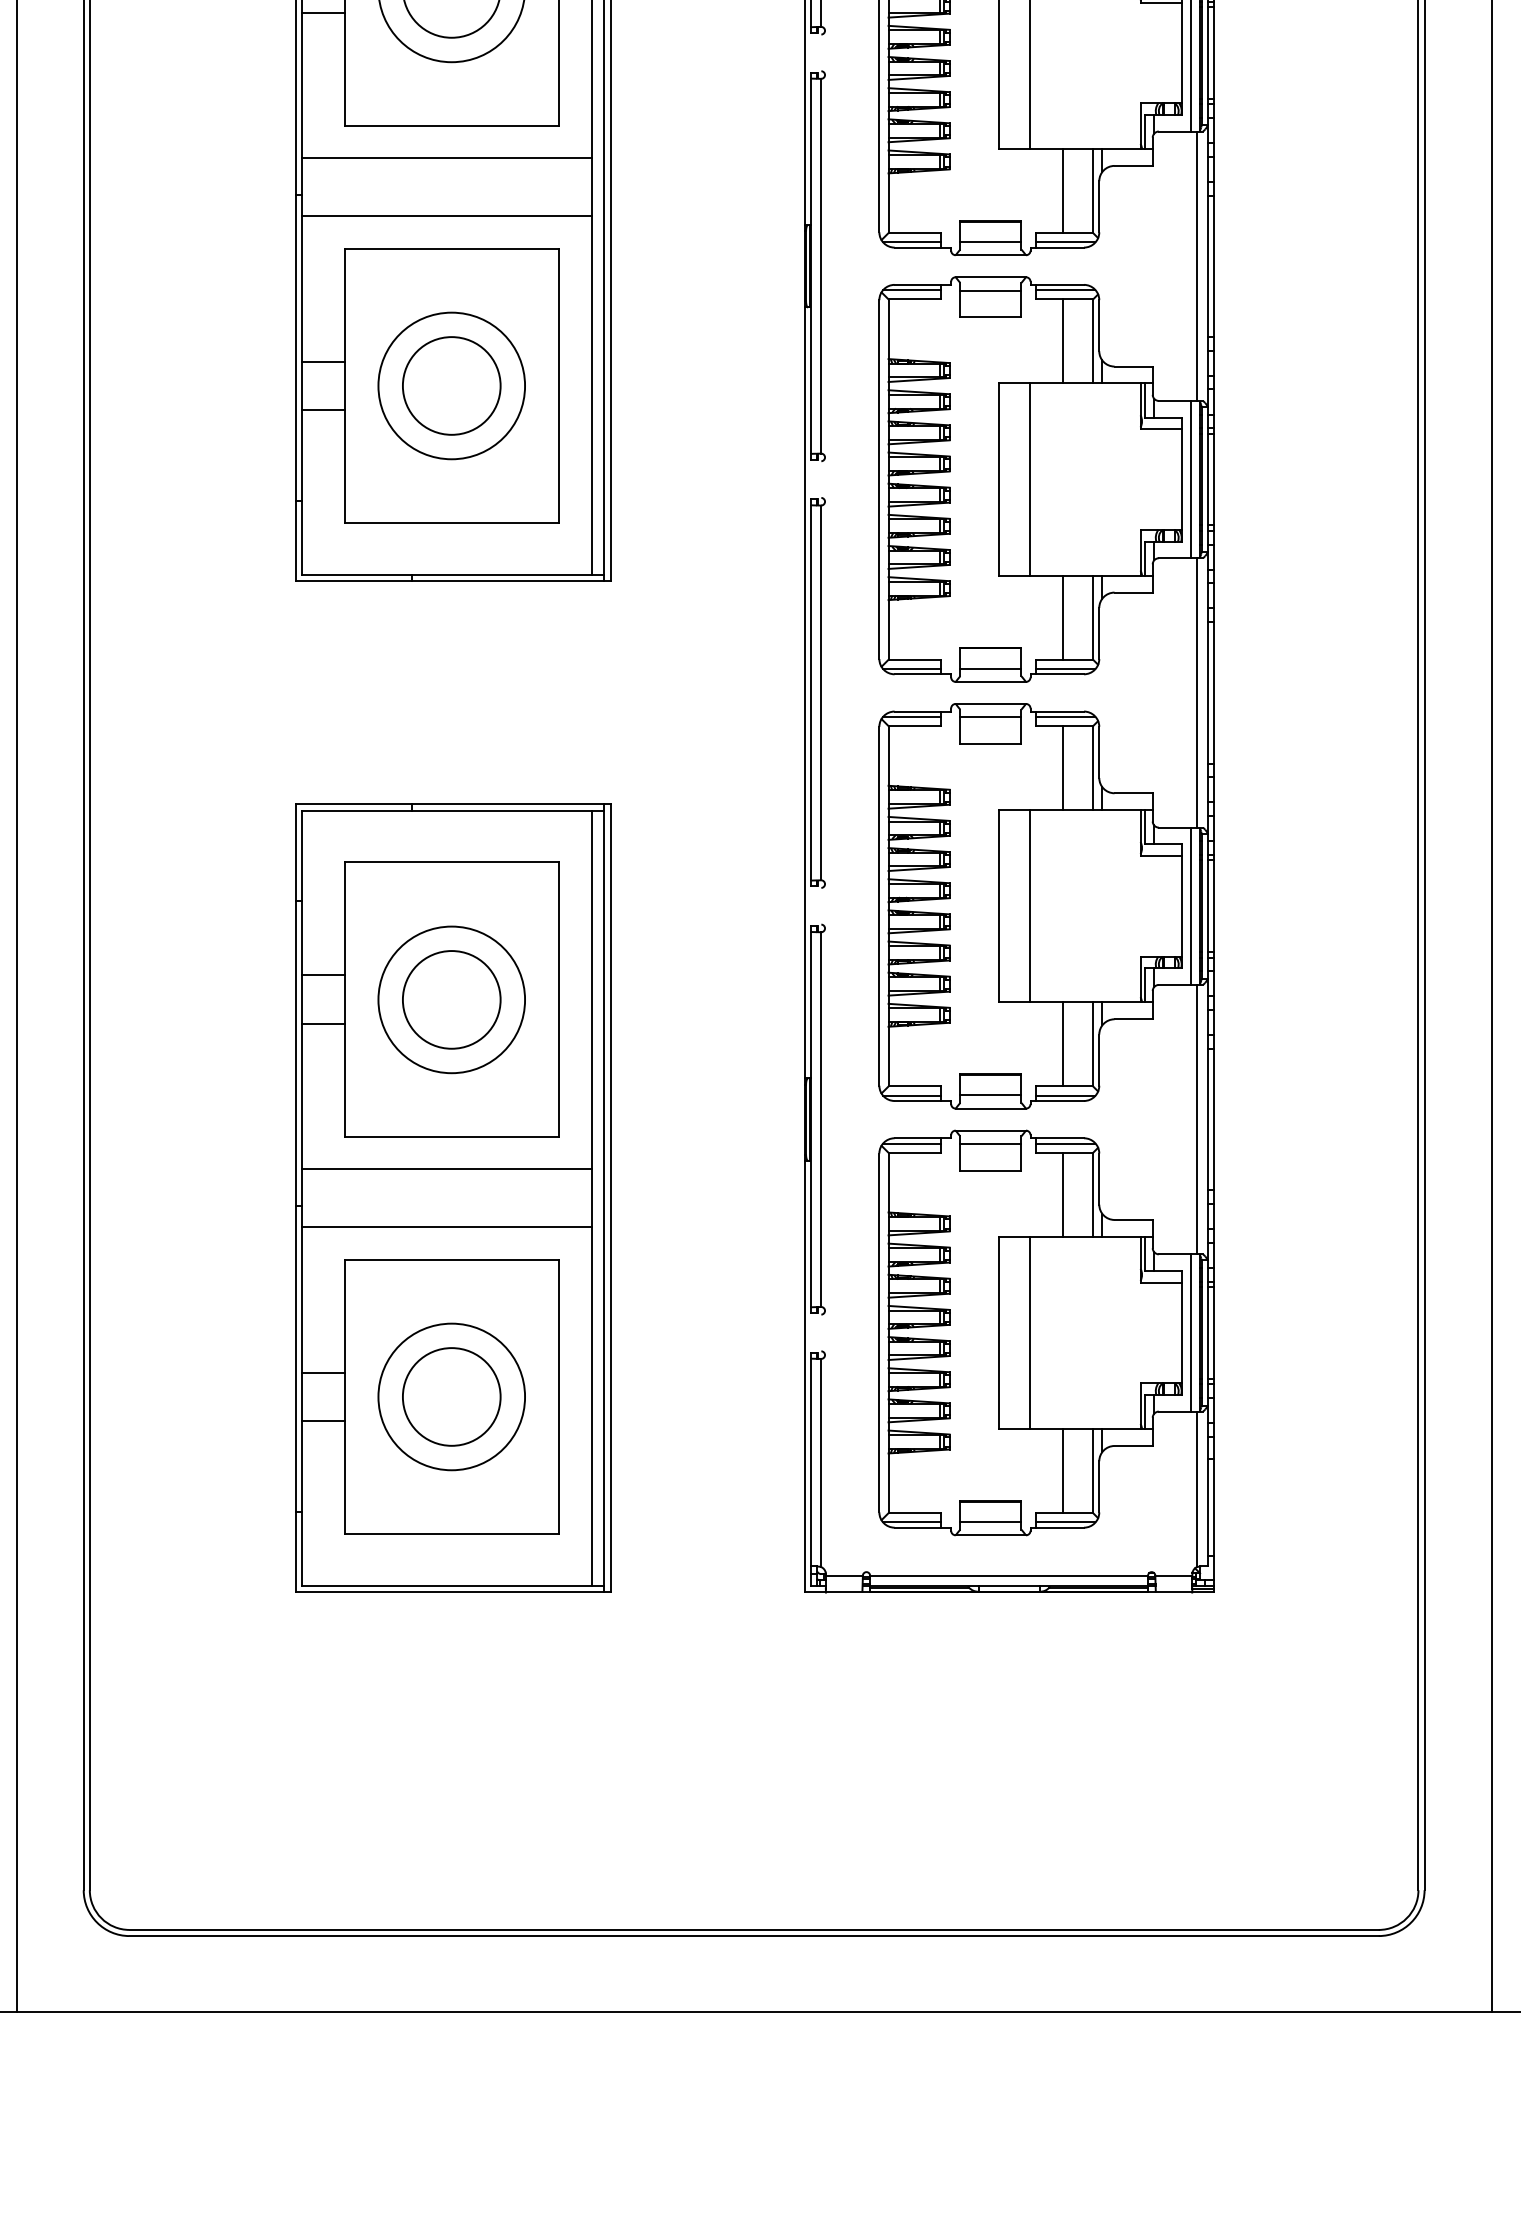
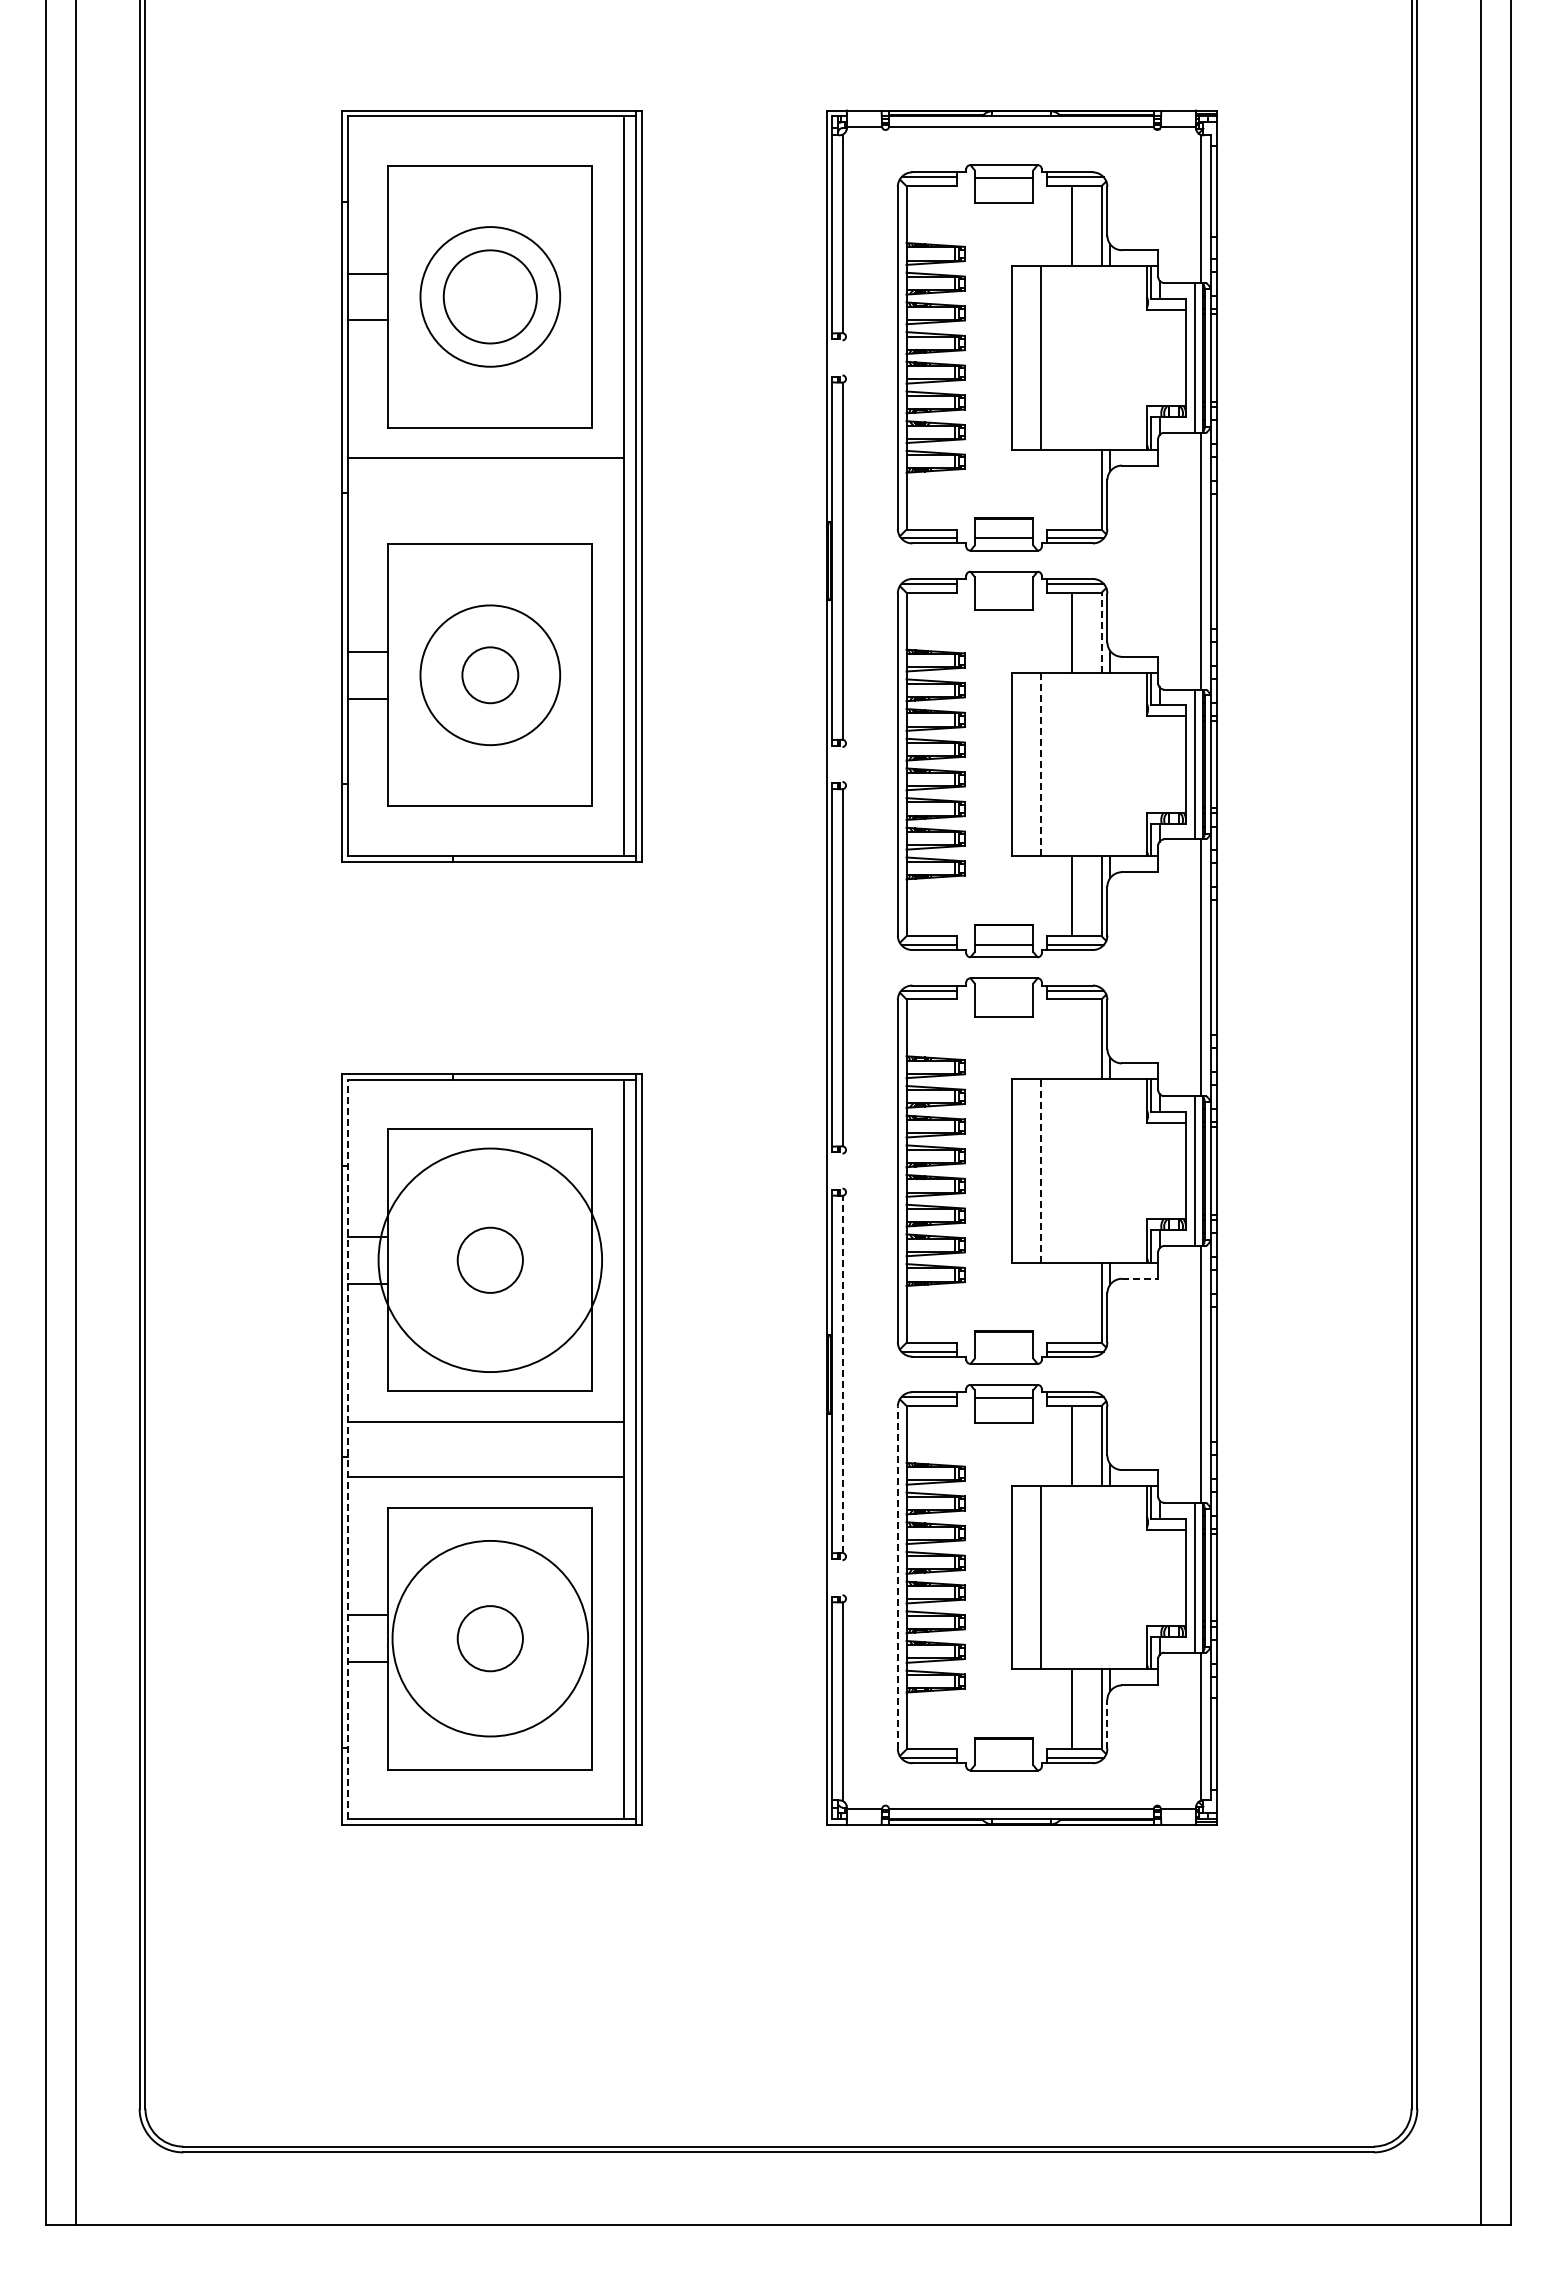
line: (1062, 191) -> (1072, 489), removed
line: (446, 216) -> (485, 513), removed
line: (990, 290) -> (1003, 584), removed
line: (1093, 341) -> (1101, 632), solid -> dashed
circle: (450, 385) -> (489, 674), size x0.6
line: (1030, 479) -> (1041, 764), solid -> dashed
line: (990, 717) -> (1003, 991), removed
line: (1062, 768) -> (1072, 1039), removed
line: (1030, 906) -> (1041, 1171), solid -> dashed
circle: (450, 999) -> (489, 1259), size x0.7
circle: (451, 1000) -> (490, 1260), size x1.6
line: (1134, 1018) -> (1140, 1278), solid -> dashed
line: (1062, 1044) -> (1072, 1302), removed
line: (990, 1095) -> (1003, 1351), removed
line: (821, 1119) -> (842, 1374), solid -> dashed
line: (301, 1198) -> (347, 1449), solid -> dashed
line: (879, 1332) -> (897, 1577), solid -> dashed
circle: (450, 1396) -> (489, 1638), size x0.7
circle: (451, 1396) -> (490, 1638), size x1.4
line: (1099, 1485) -> (1107, 1723), solid -> dashed
line: (990, 1521) -> (1003, 1757), removed

